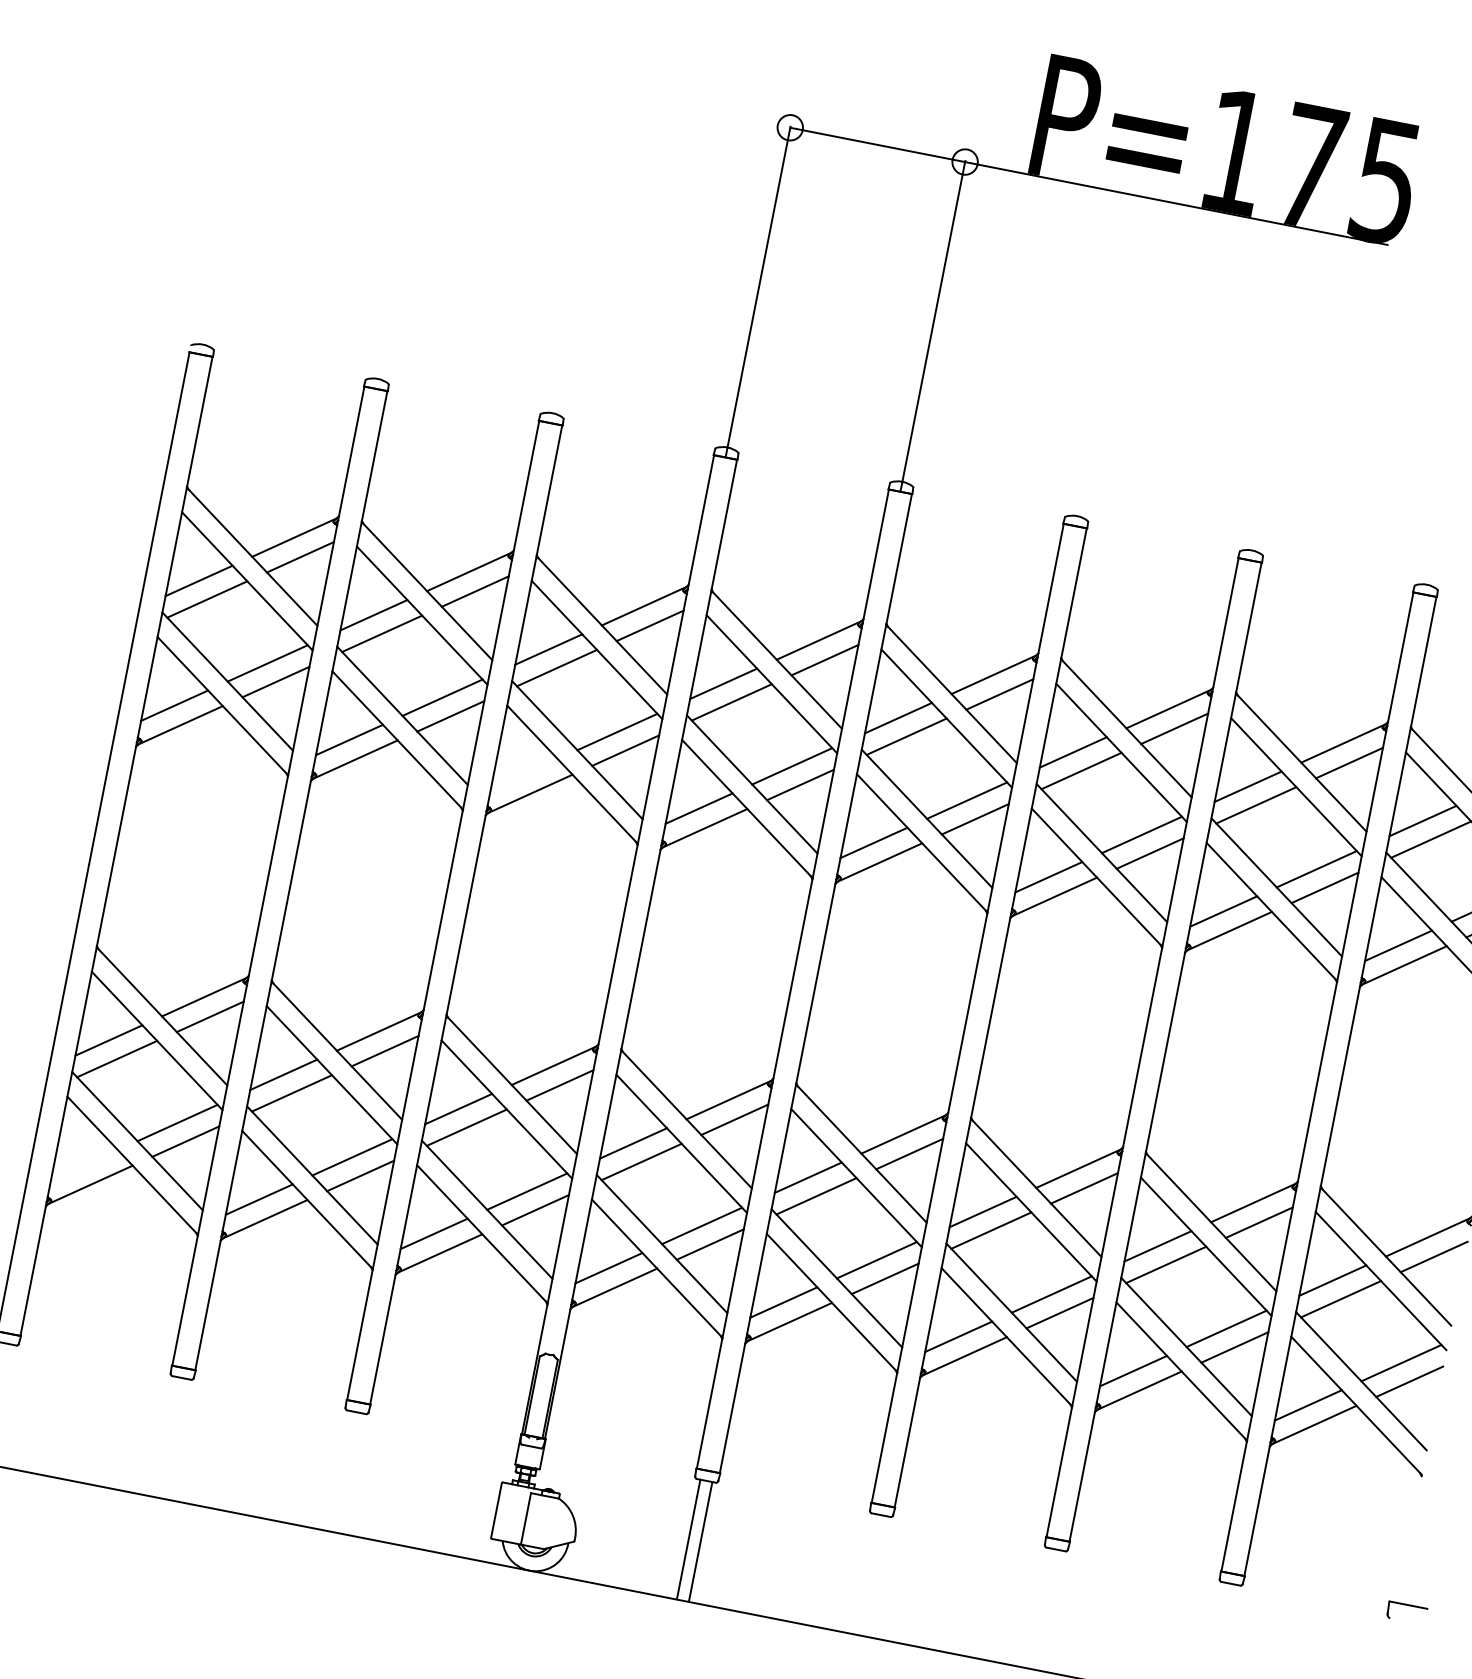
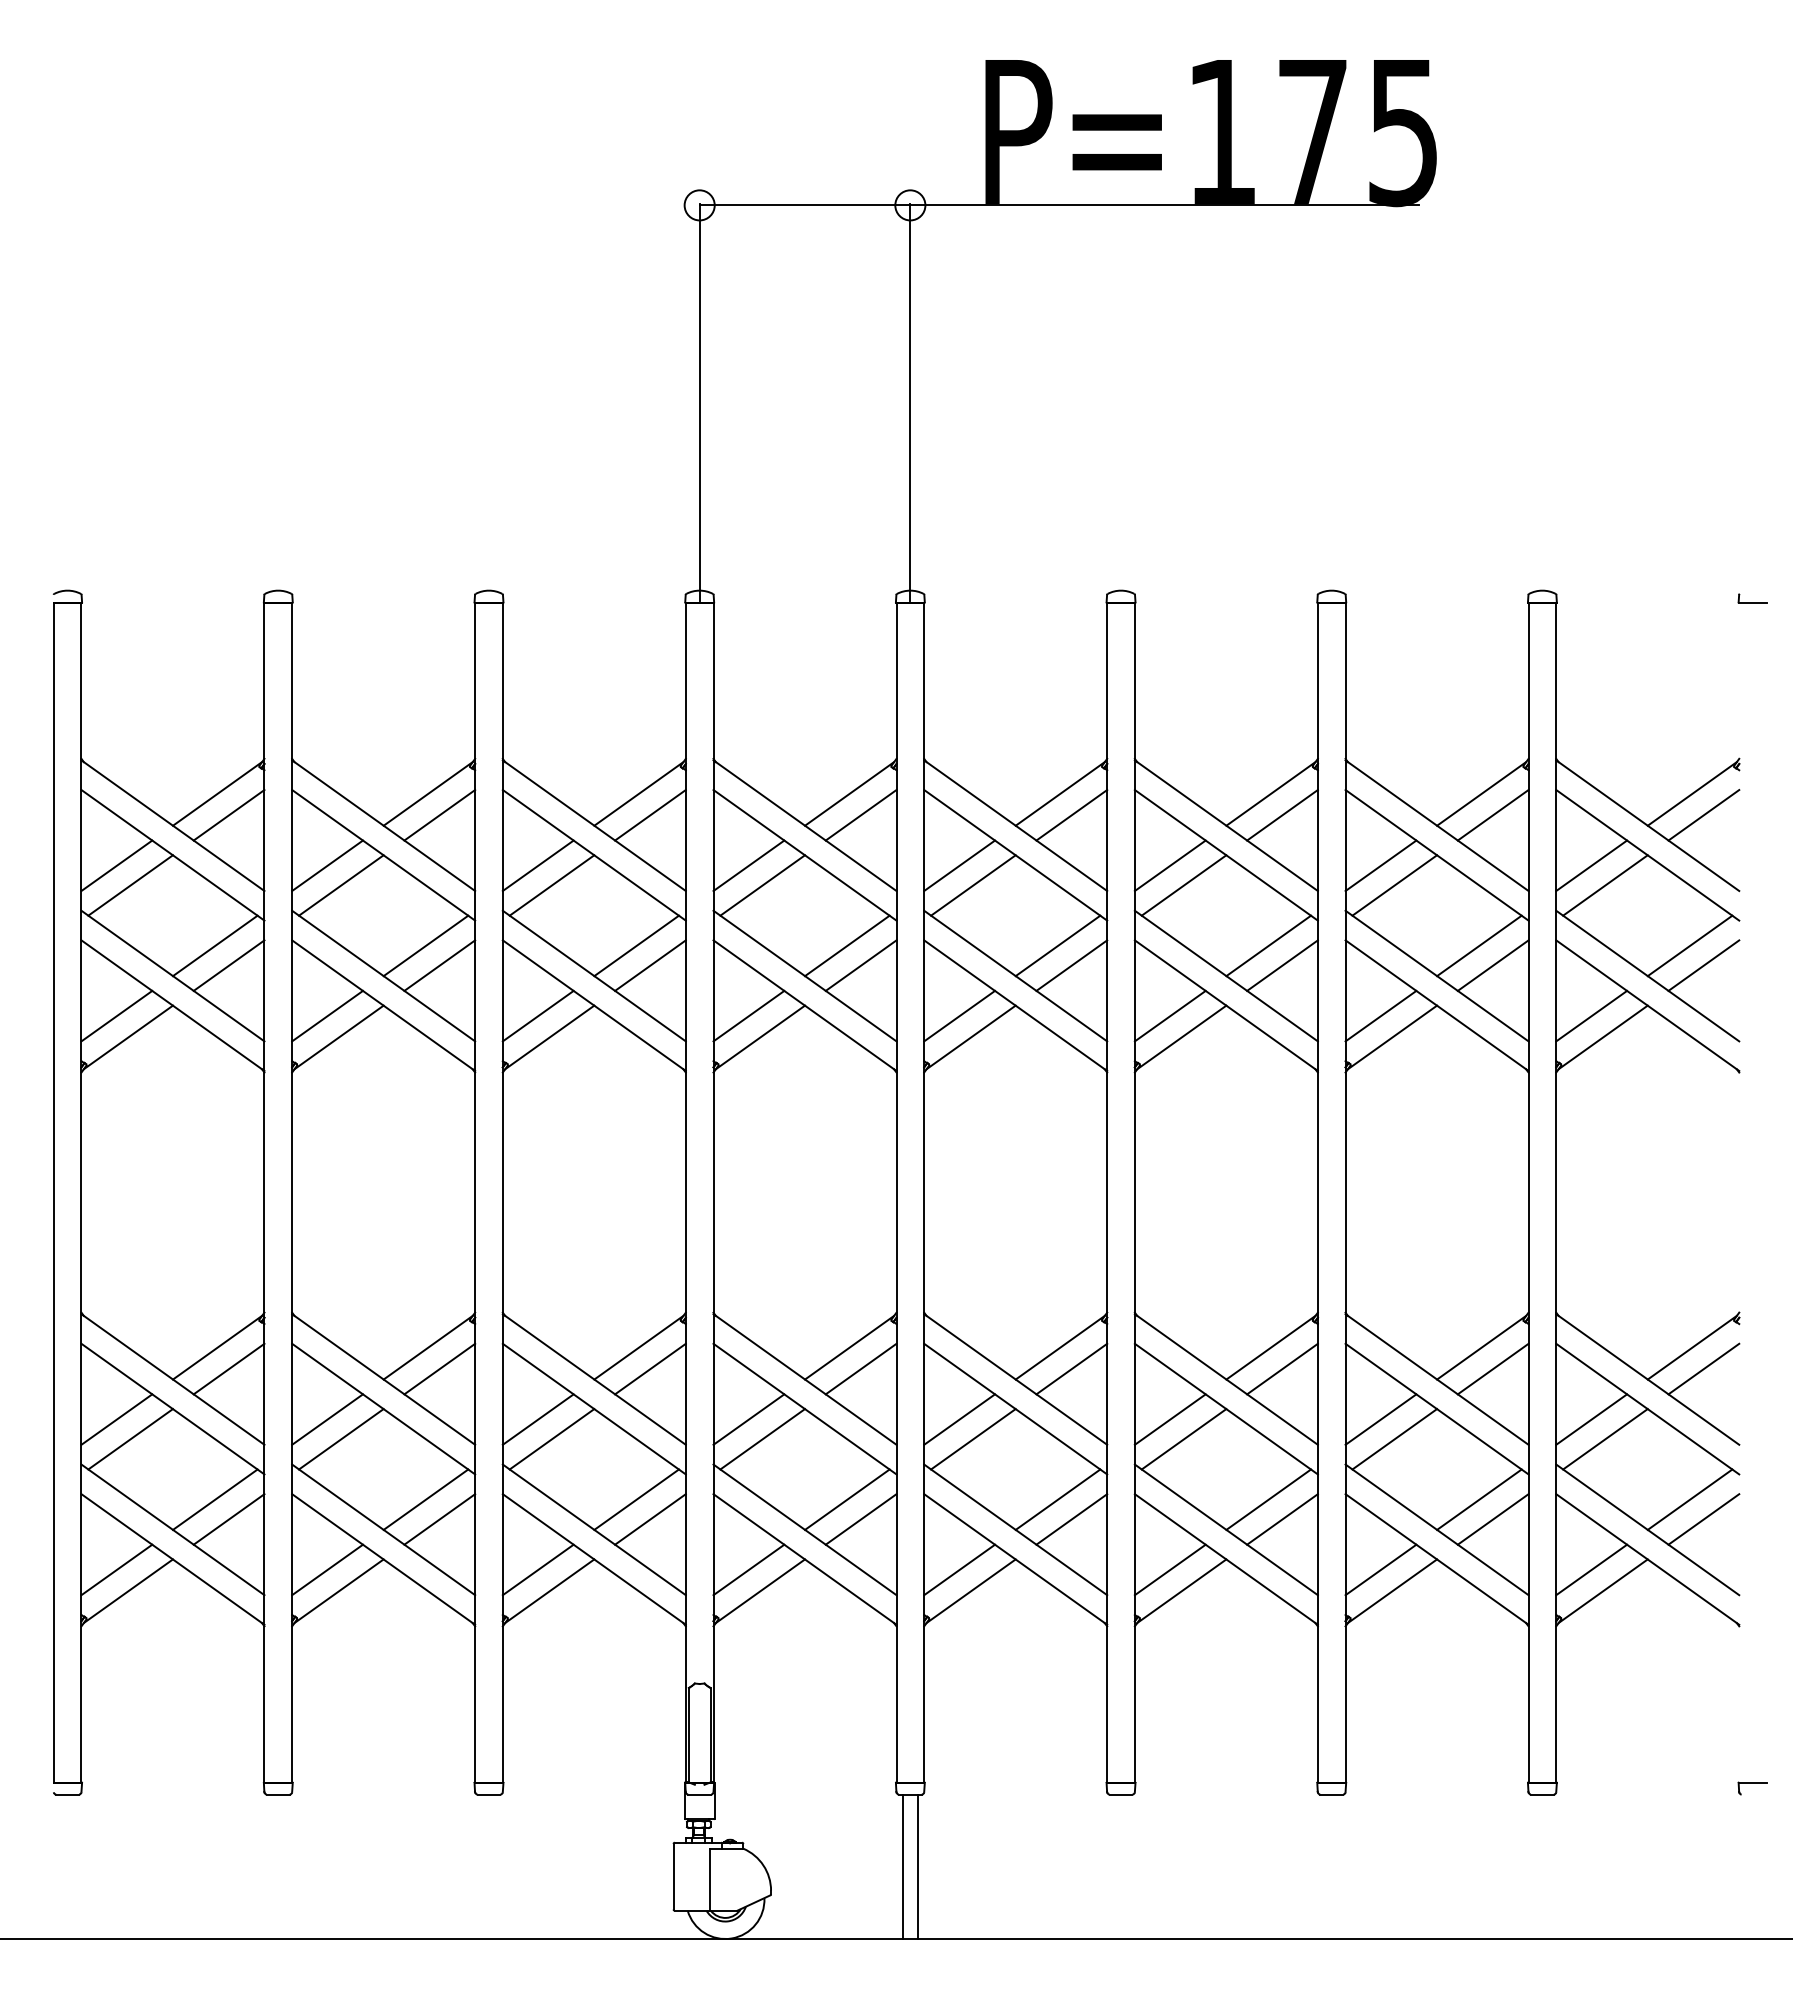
line: (523, 773) -> (537, 1015), added
line: (84, 1164) -> (116, 1569), added
part: (1406, 1612) -> (1752, 1788), size x0.62

